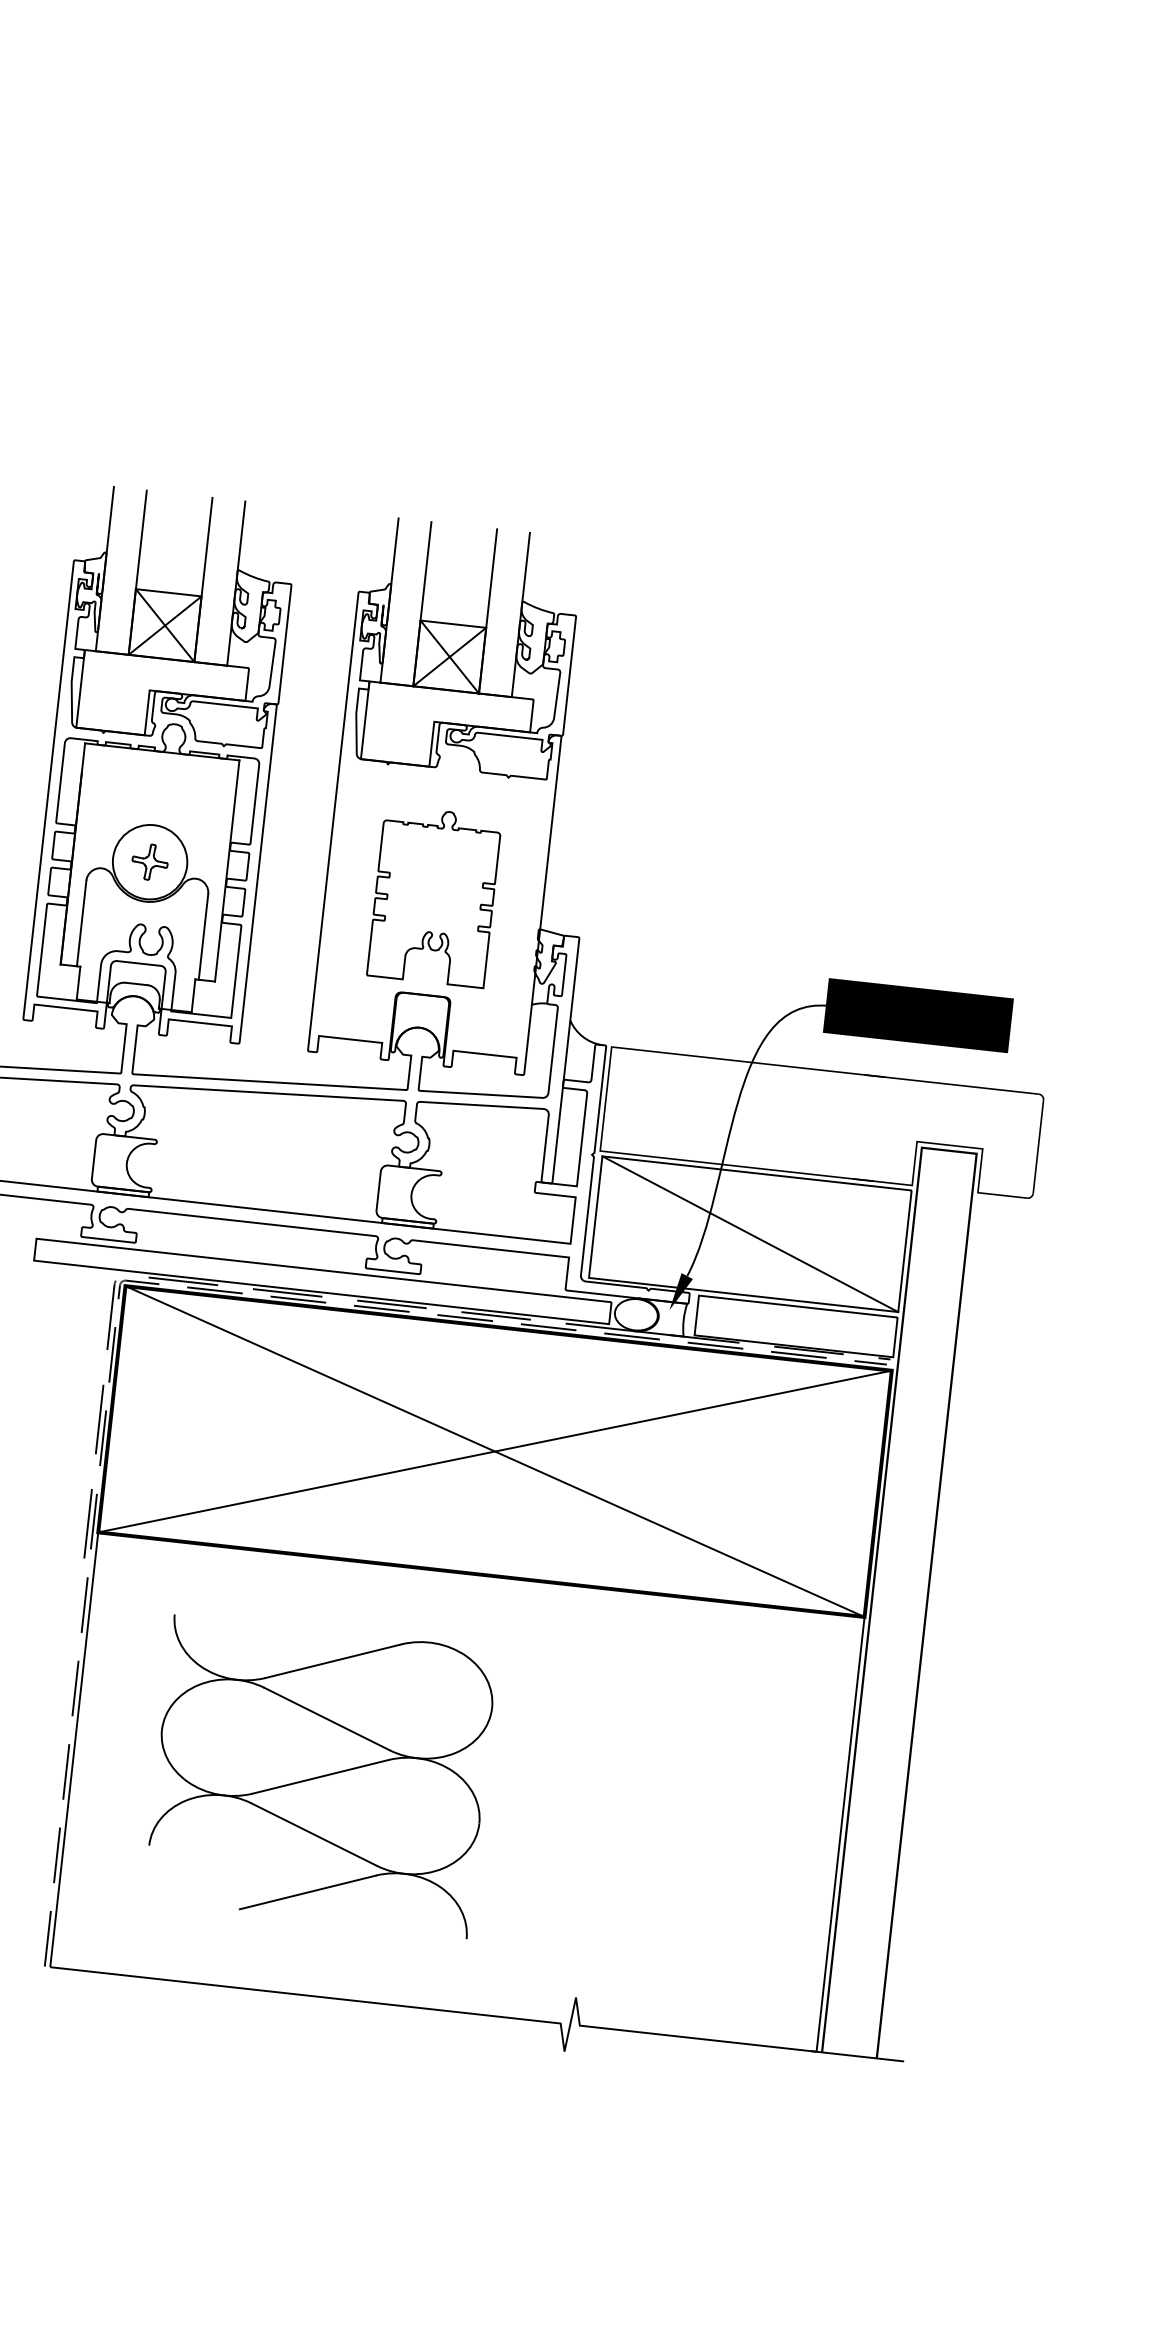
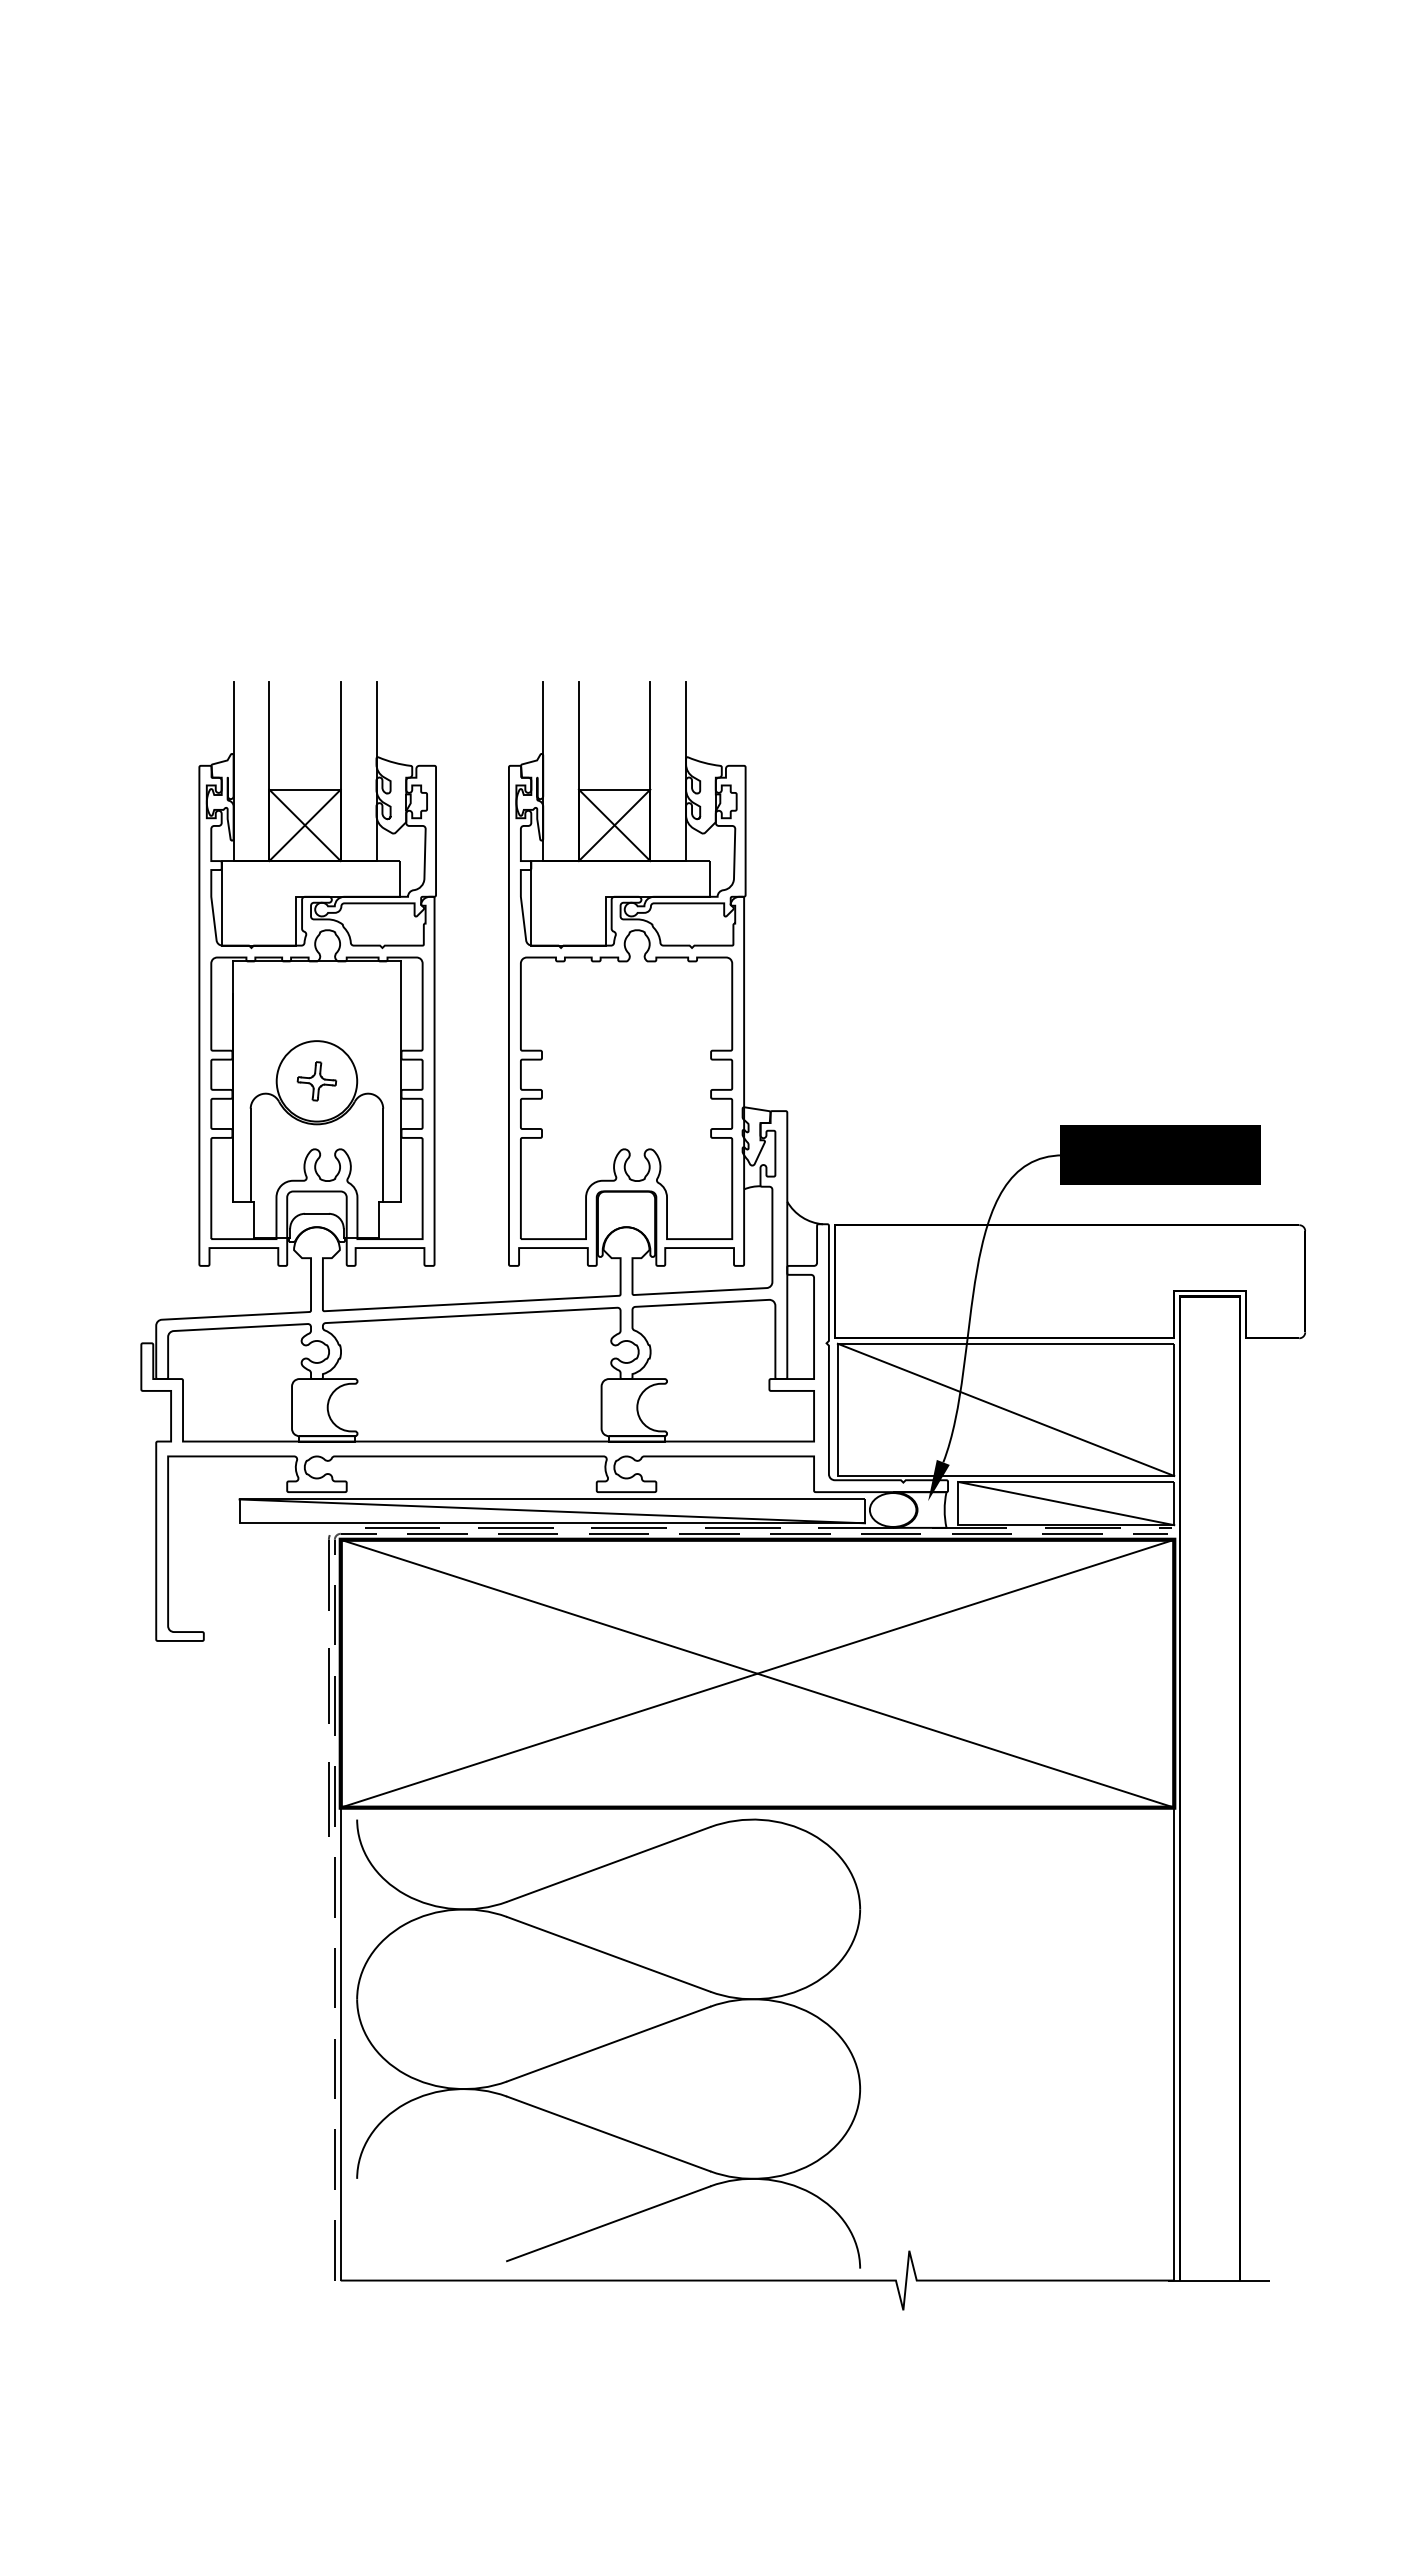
part: (434, 896) -> (626, 1084), size x1.67
line: (322, 1281) -> (552, 1511), added
line: (796, 1326) -> (1066, 1503), added
part: (320, 1776) -> (608, 2043), size x1.43

